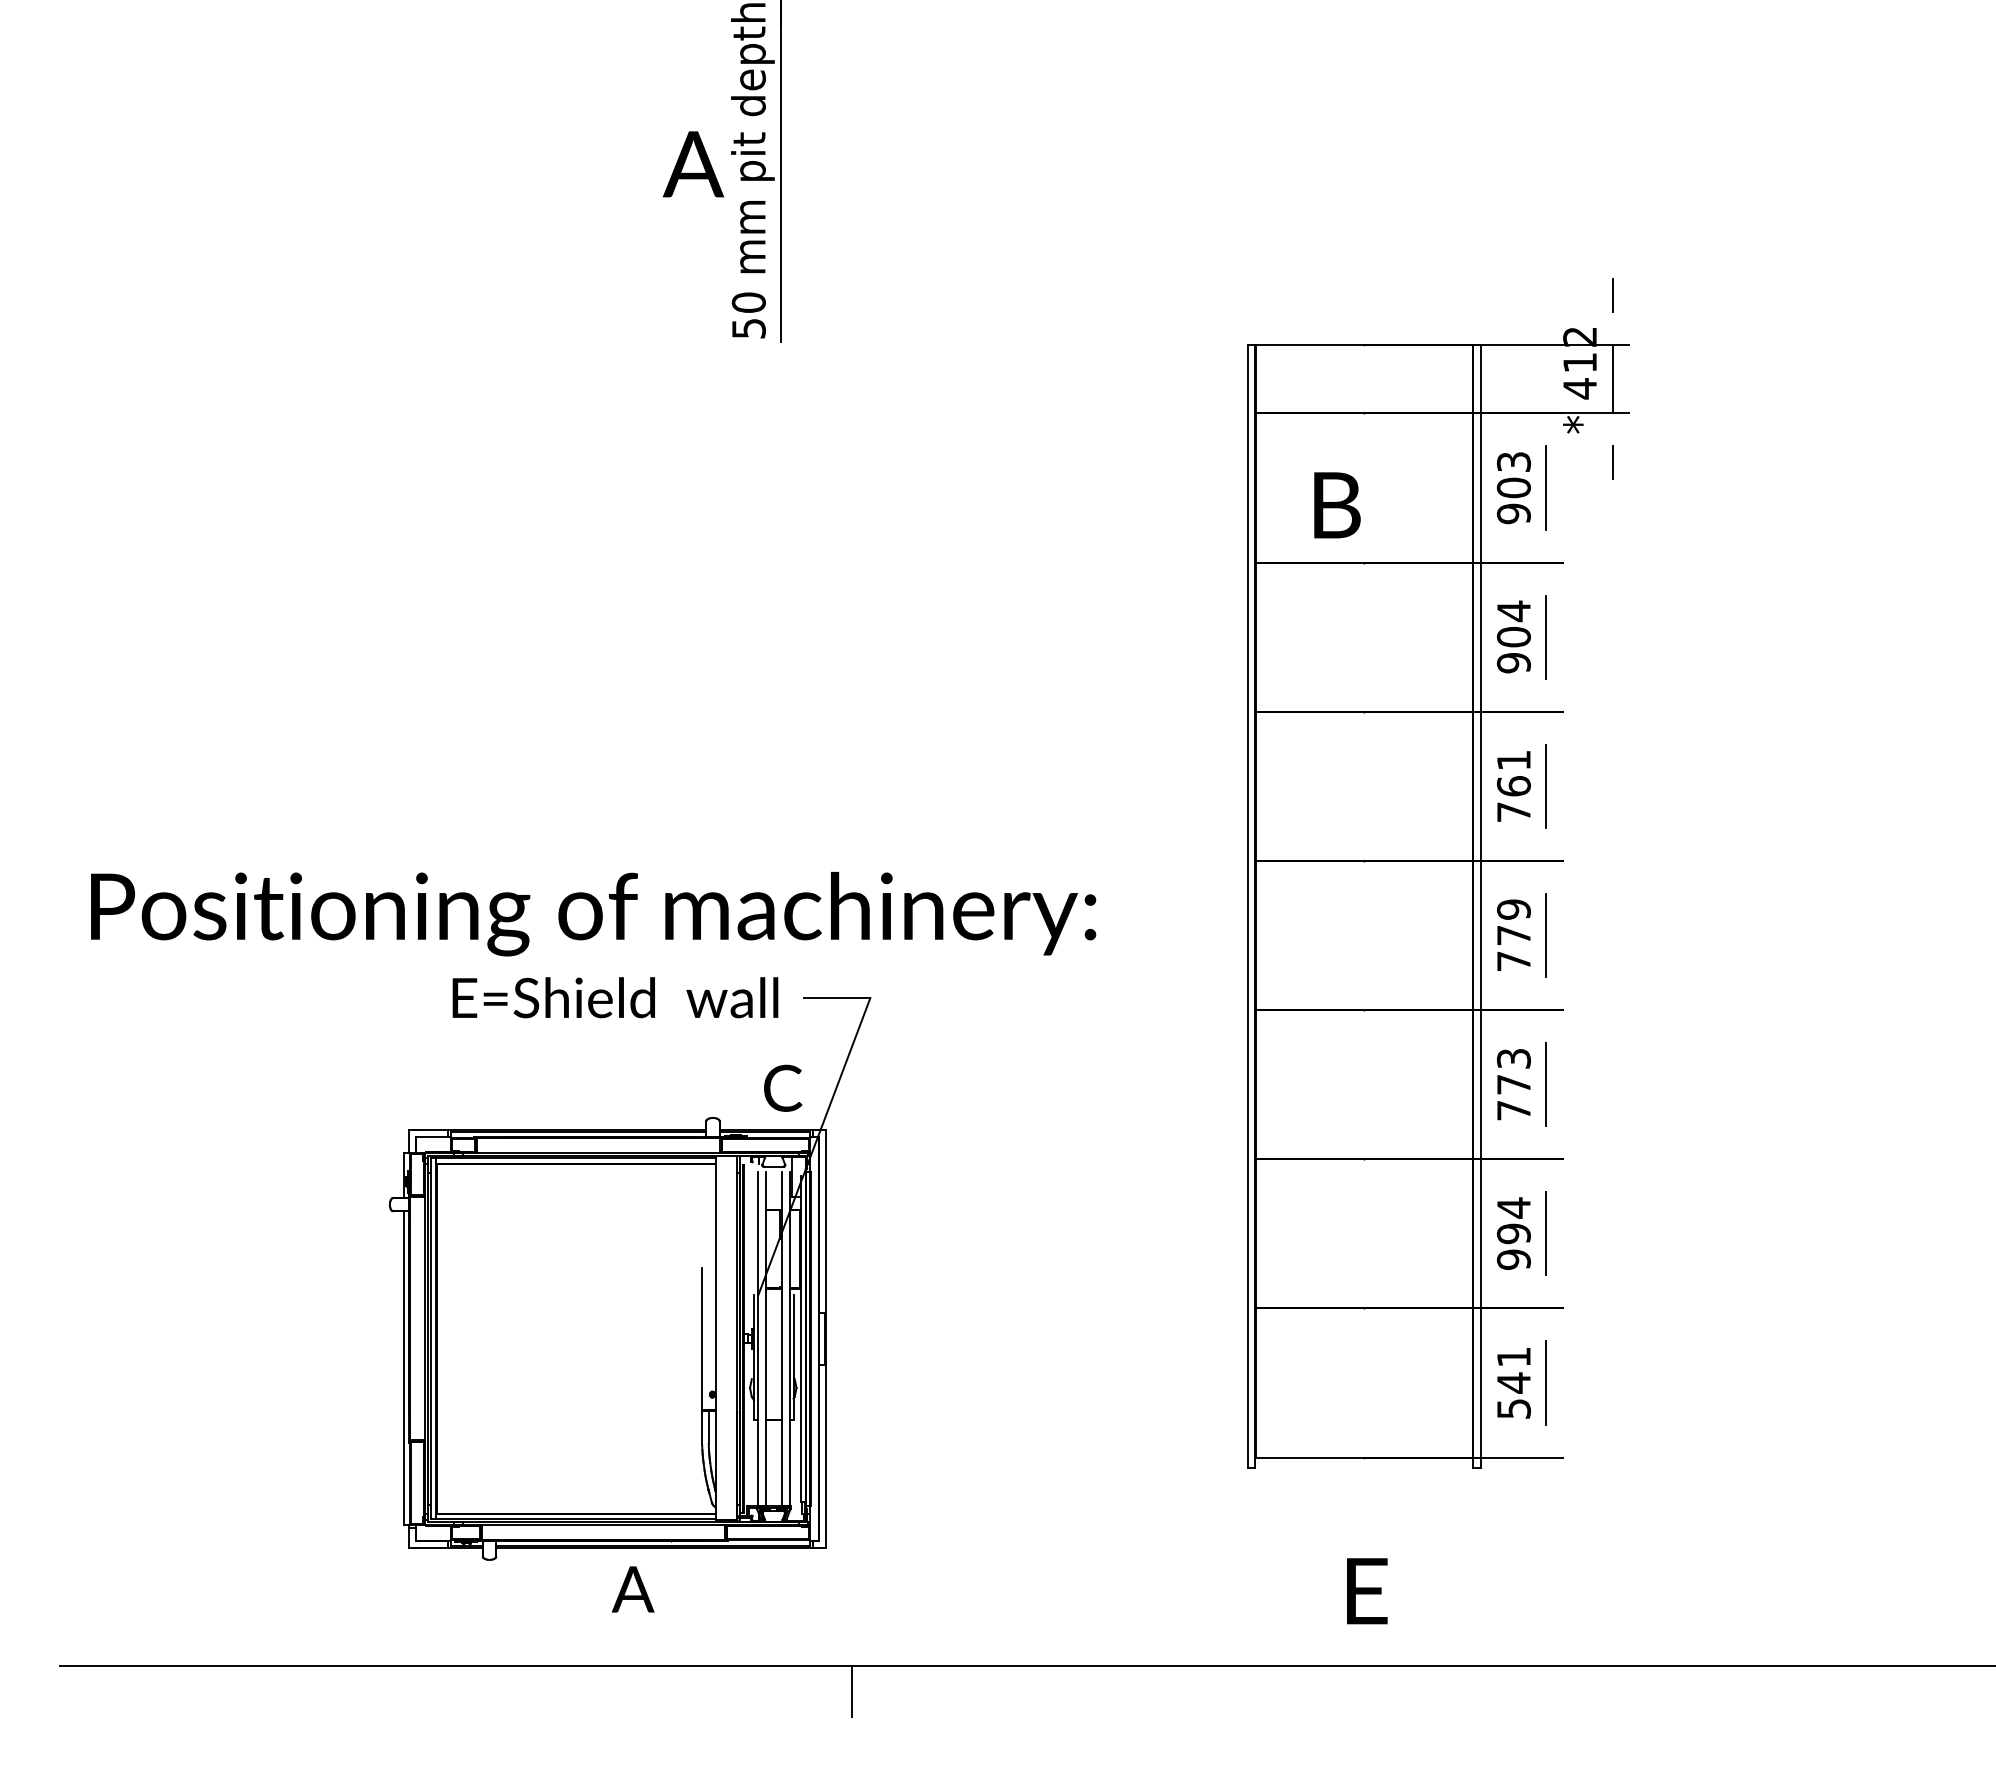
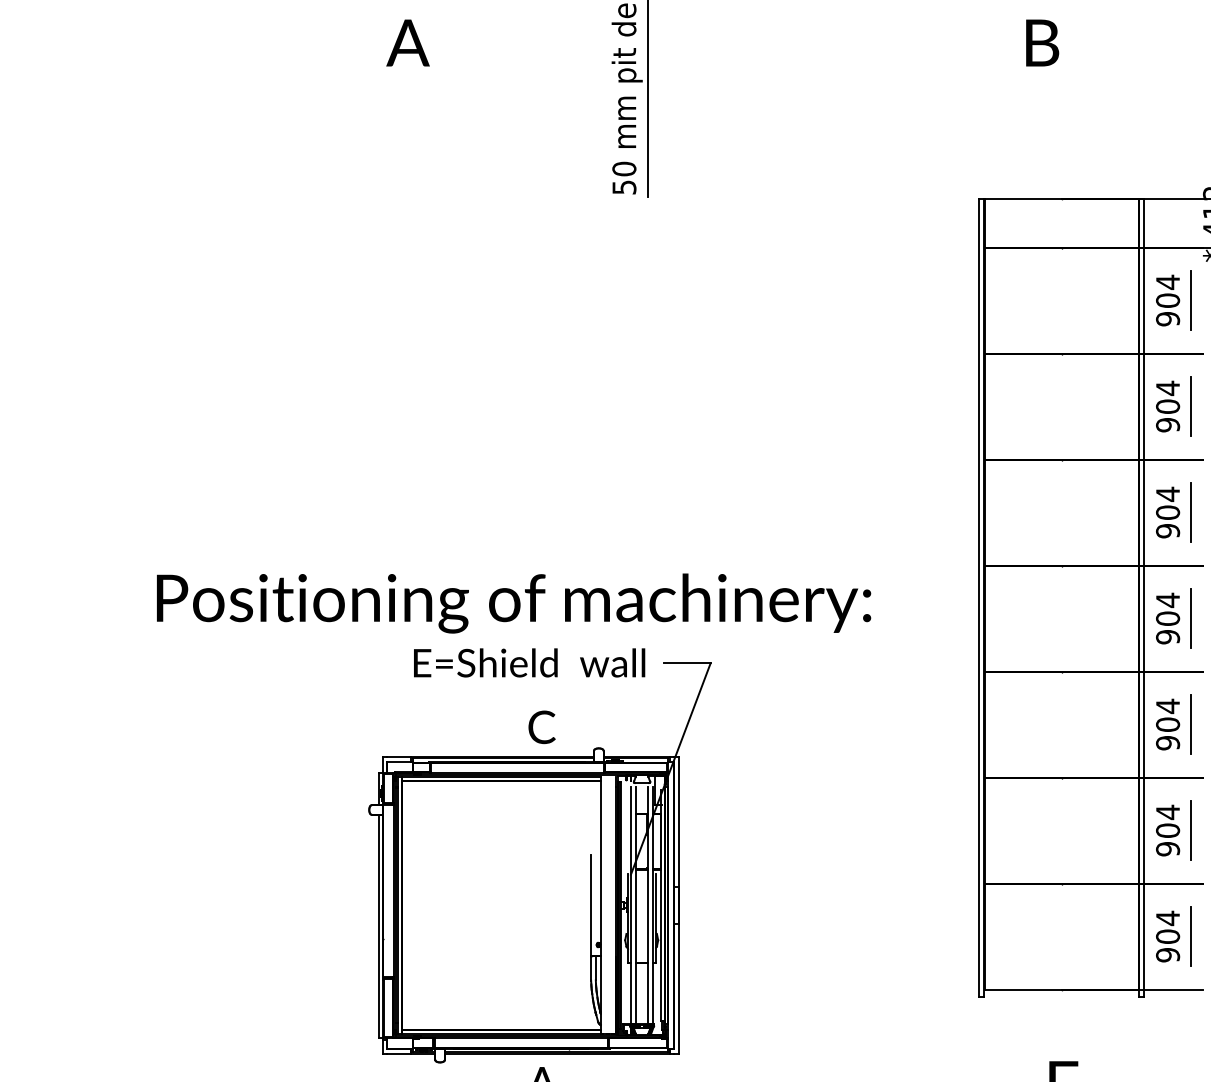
text: (693, 164) -> (408, 43), moved
text: (1513, 461) -> (1167, 281), 903 -> 904
text: (1337, 505) -> (1042, 43), moved
text: (1513, 785) -> (1167, 512), 761 -> 904
text: (1513, 935) -> (1167, 618), 779 -> 904
text: (1513, 1084) -> (1167, 724), 773 -> 904
text: (783, 1087) -> (542, 726), moved
text: (1513, 1233) -> (1167, 830), 994 -> 904
text: (1513, 1382) -> (1167, 936), 541 -> 904

